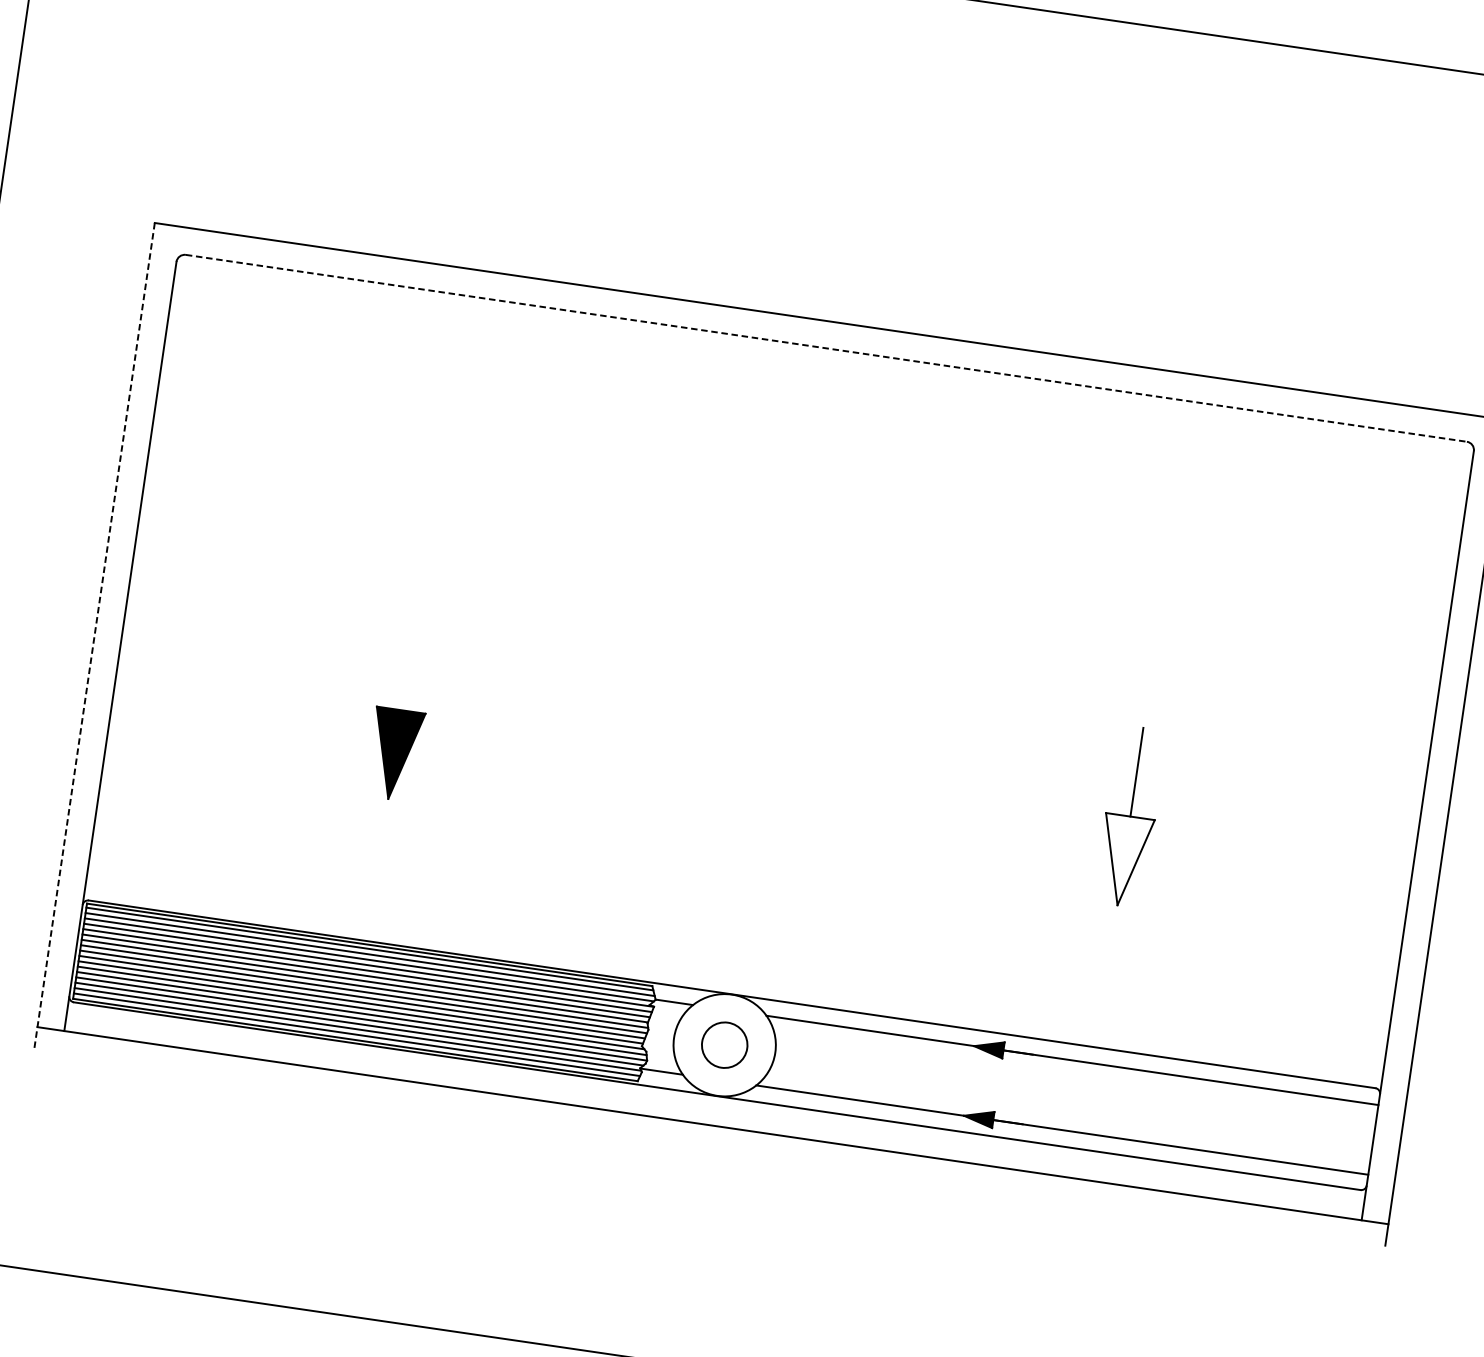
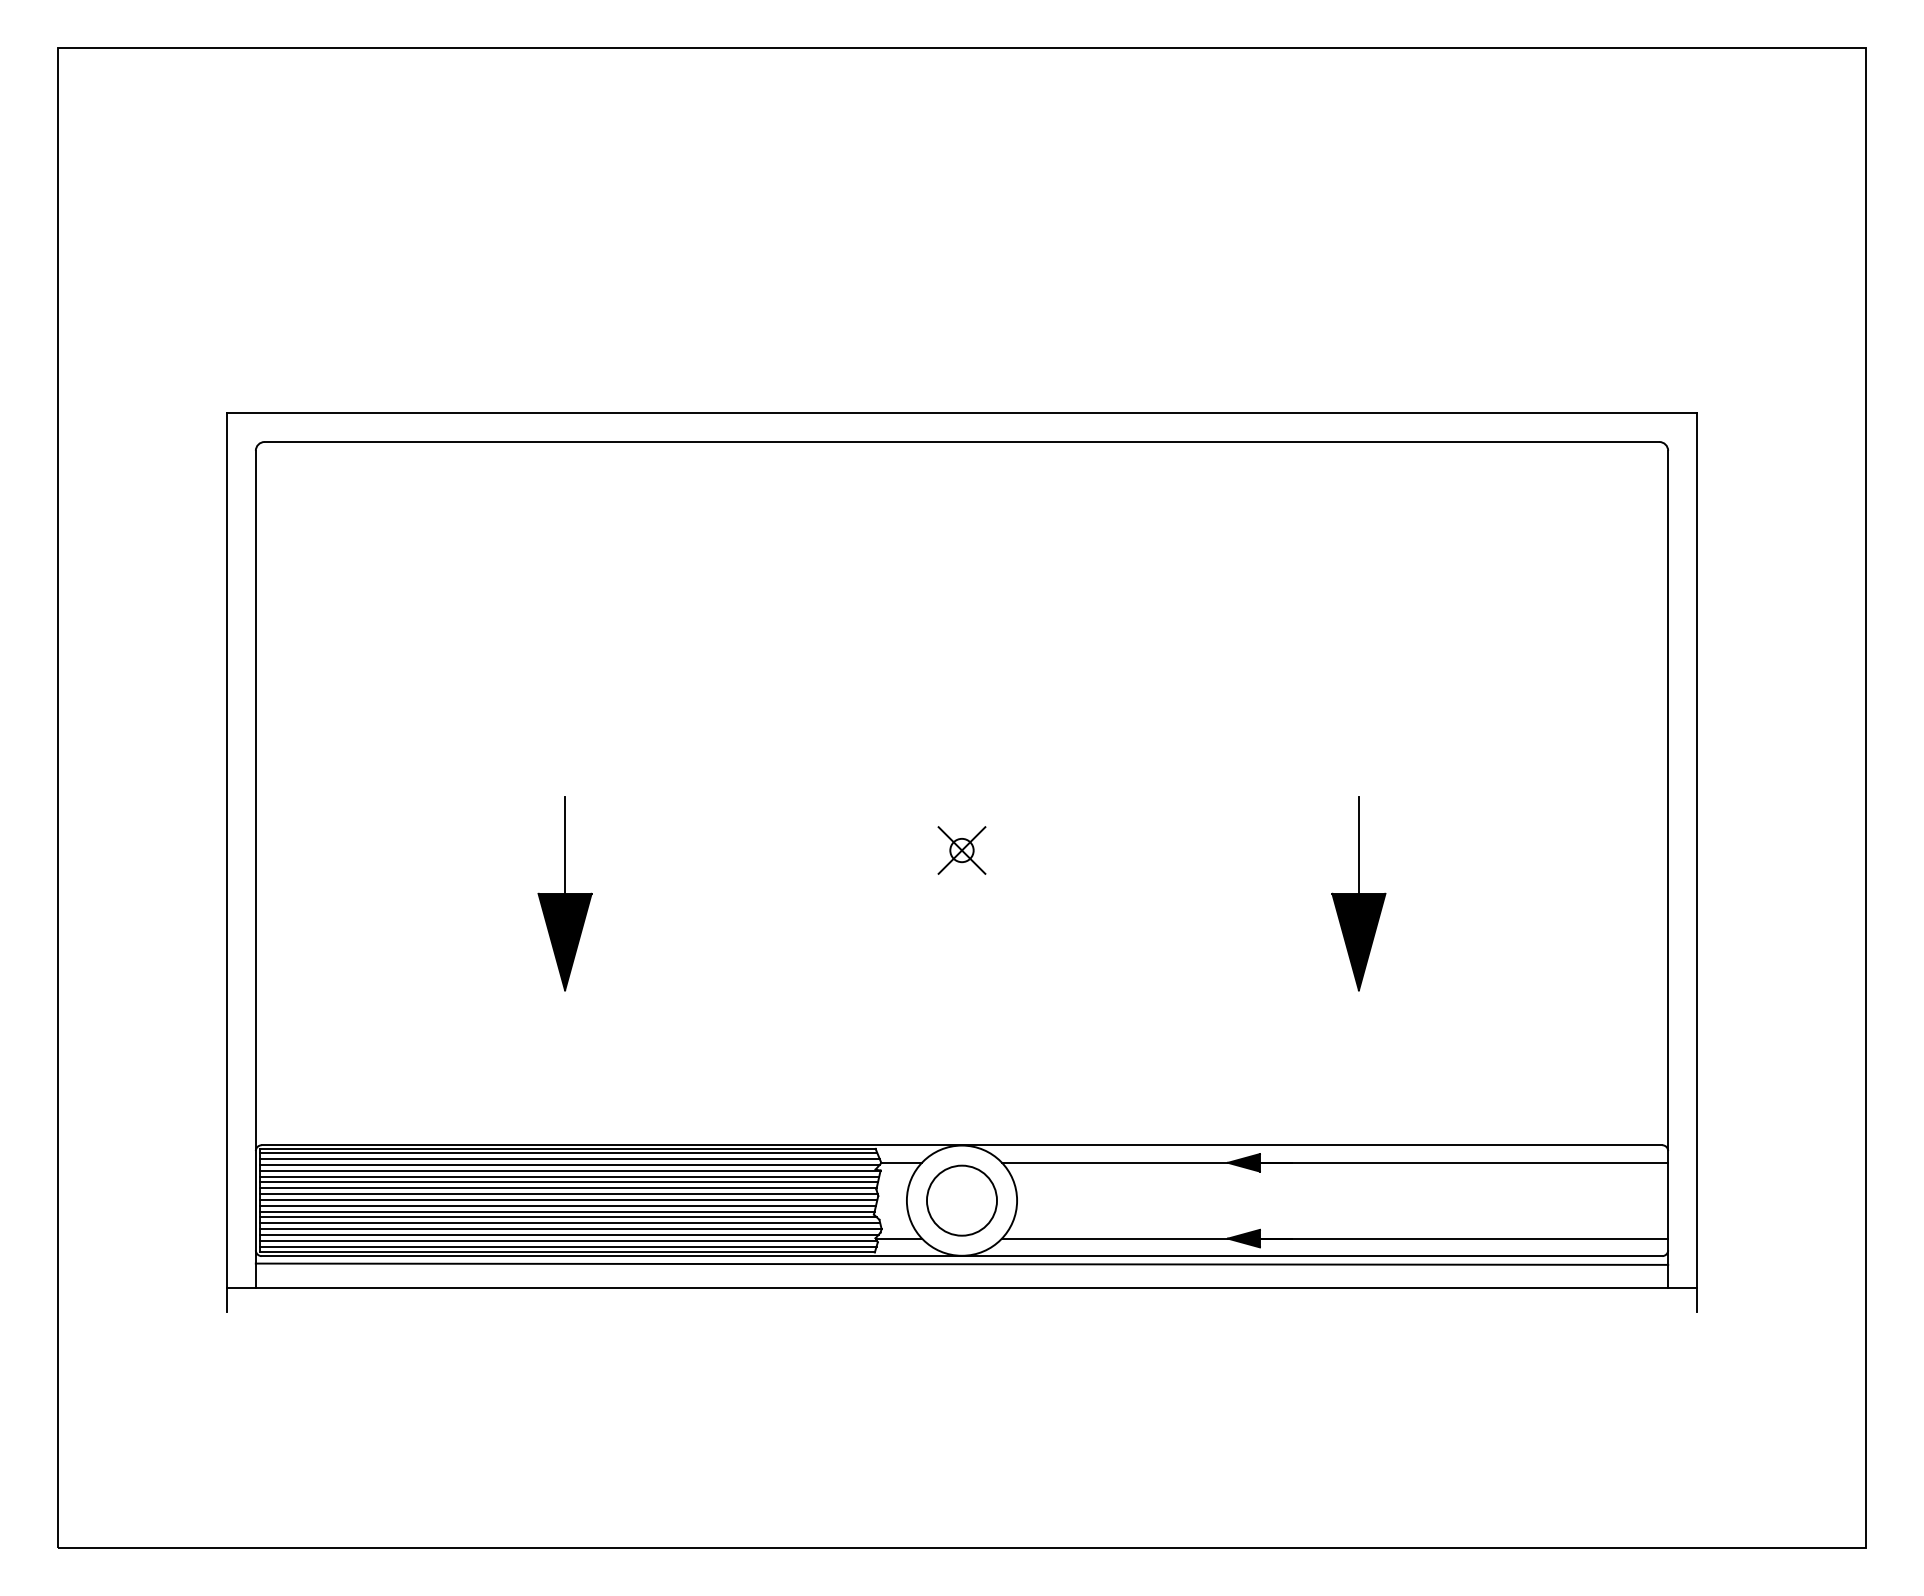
line: (826, 347) -> (962, 441), dashed -> solid
line: (94, 636) -> (226, 862), dashed -> solid
line: (408, 665) -> (565, 845), added
part: (771, 723) -> (961, 850), added
fill: (1123, 860) -> (1358, 941), added
circle: (724, 1045) -> (961, 1200), size x1.43
line: (715, 1102) -> (961, 1263), added

